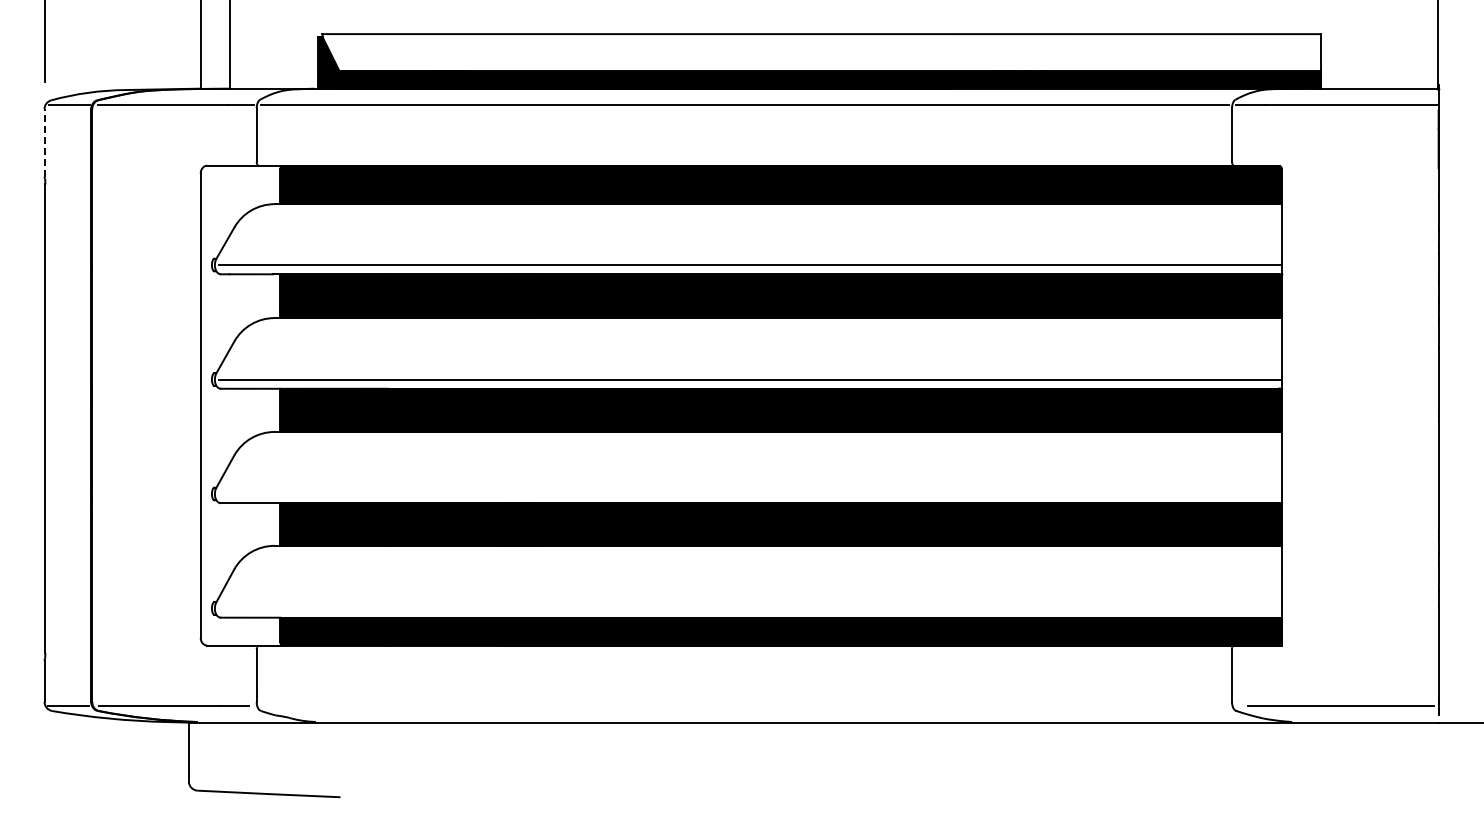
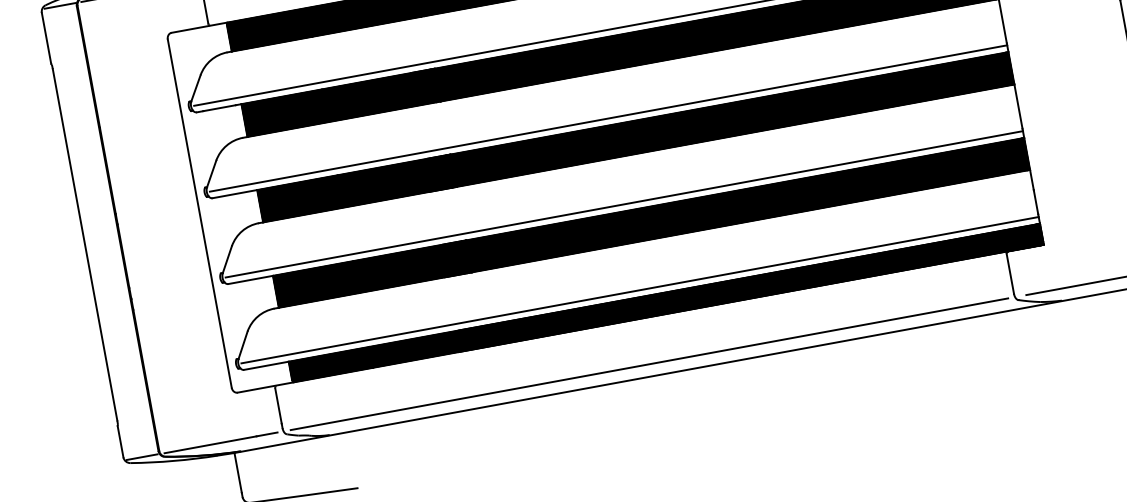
line: (44, 143) -> (46, 38), dashed -> solid
line: (750, 494) -> (624, 204), added
line: (750, 608) -> (640, 290), added
line: (744, 706) -> (649, 364), added

